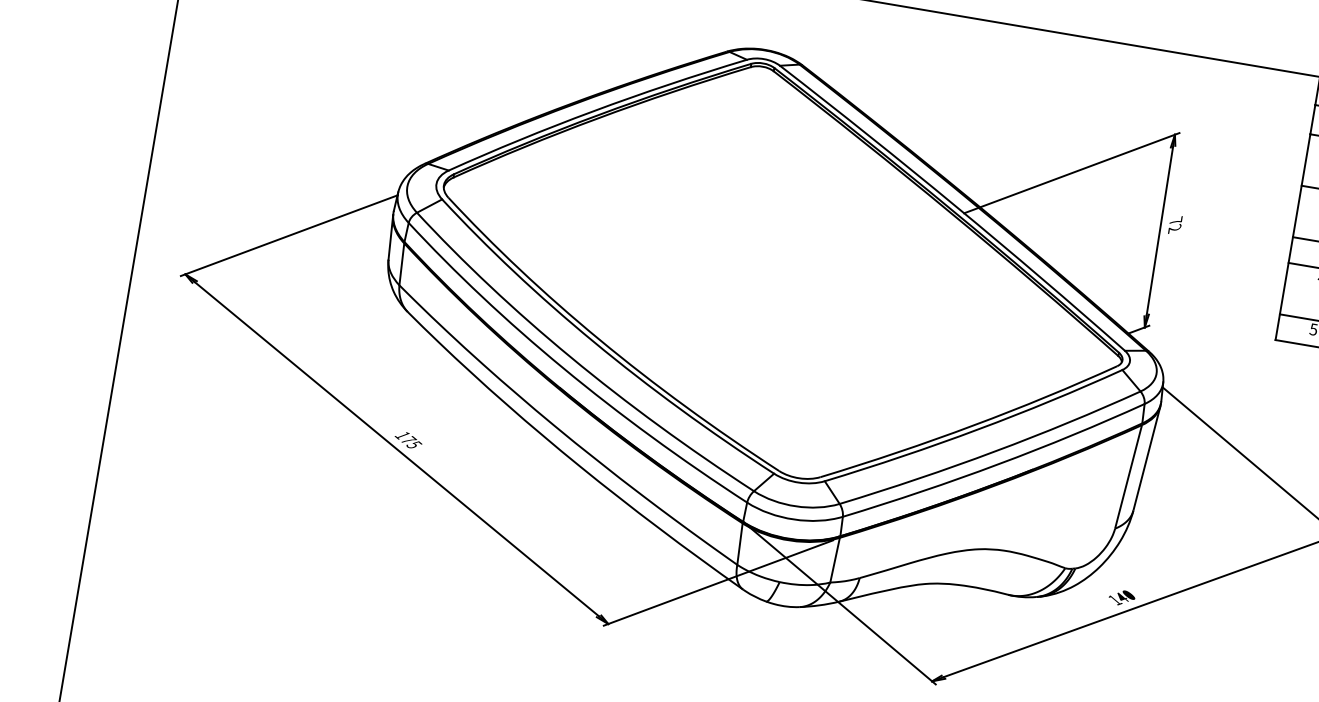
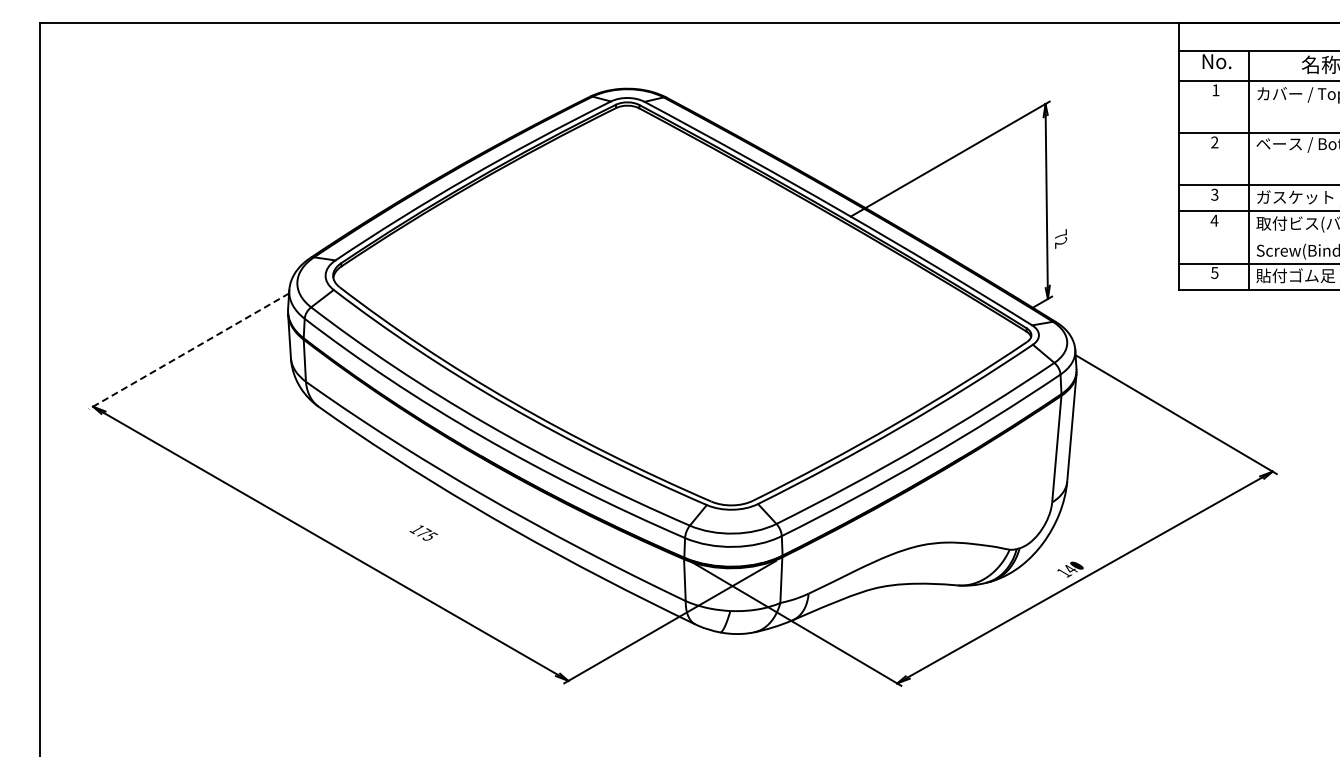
text: (1175, 224) -> (1061, 238), moved
line: (289, 236) -> (189, 351), solid -> dashed
text: (408, 439) -> (423, 532), moved

